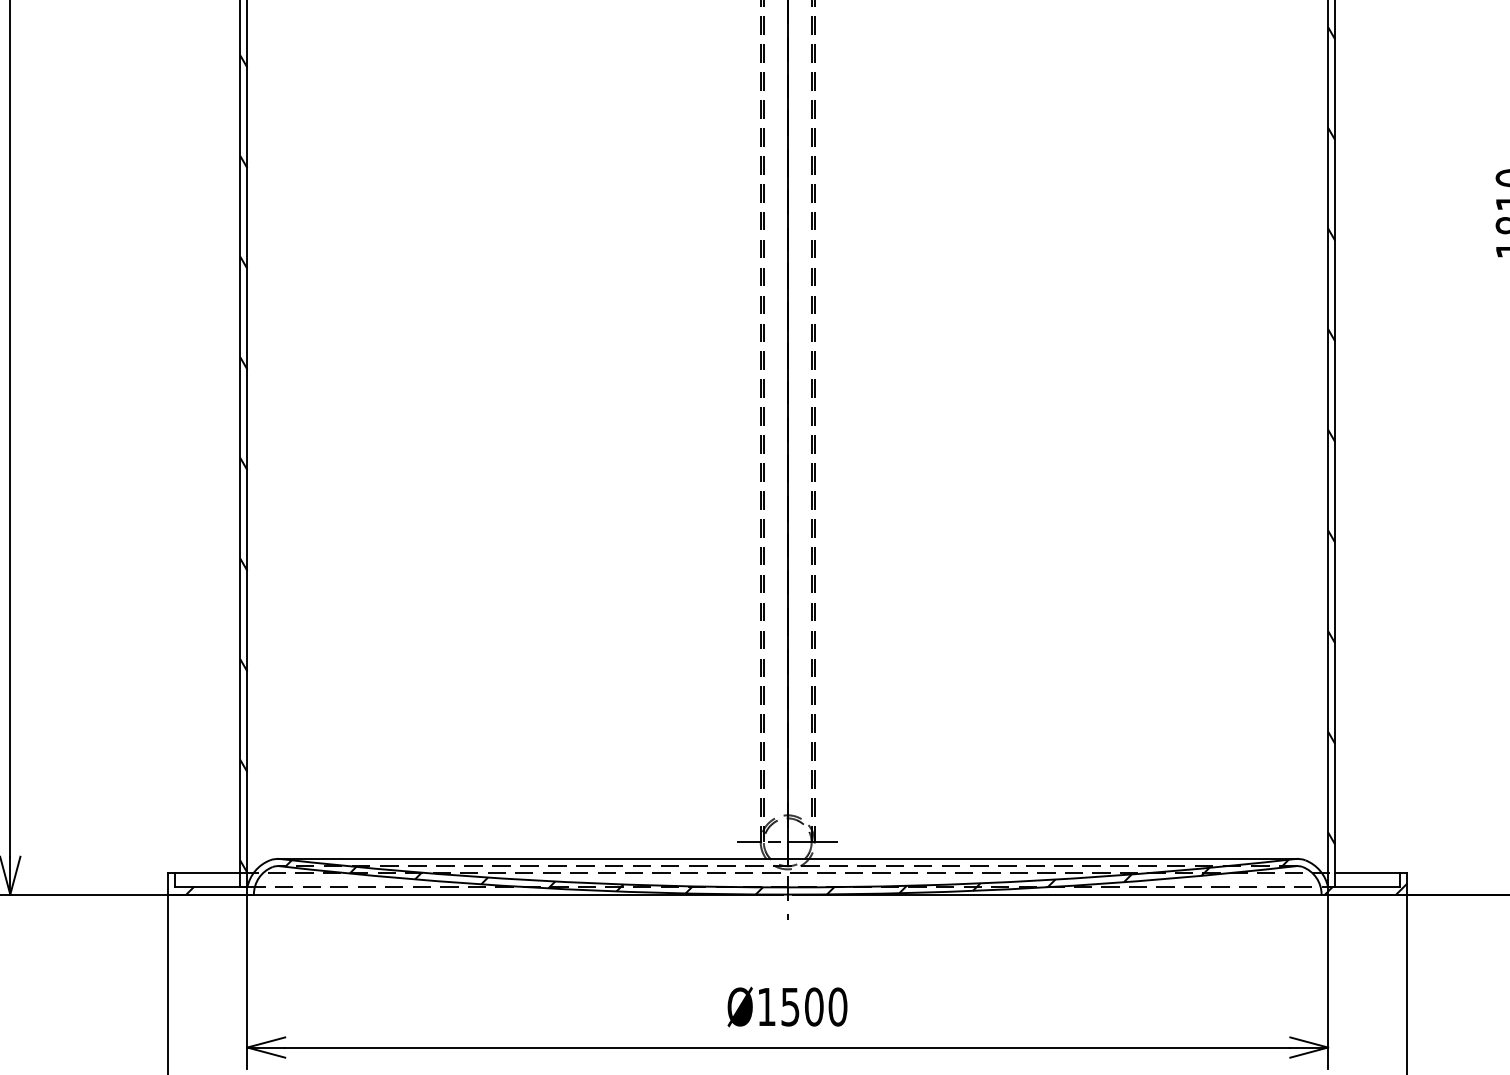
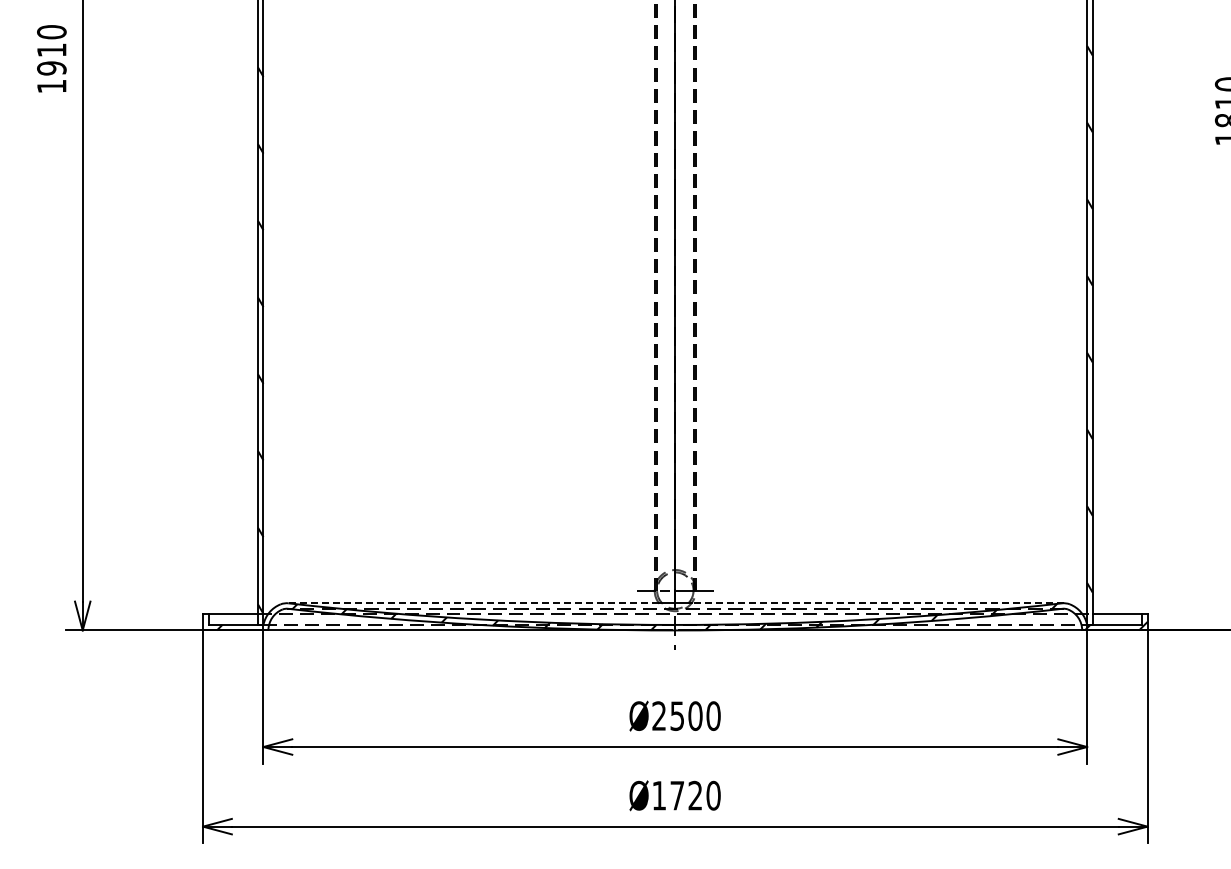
line: (521, 859) -> (472, 603), solid -> dashed
line: (1053, 859) -> (877, 603), solid -> dashed
text: (765, 1006) -> (658, 715), Ø1500 -> Ø2500

